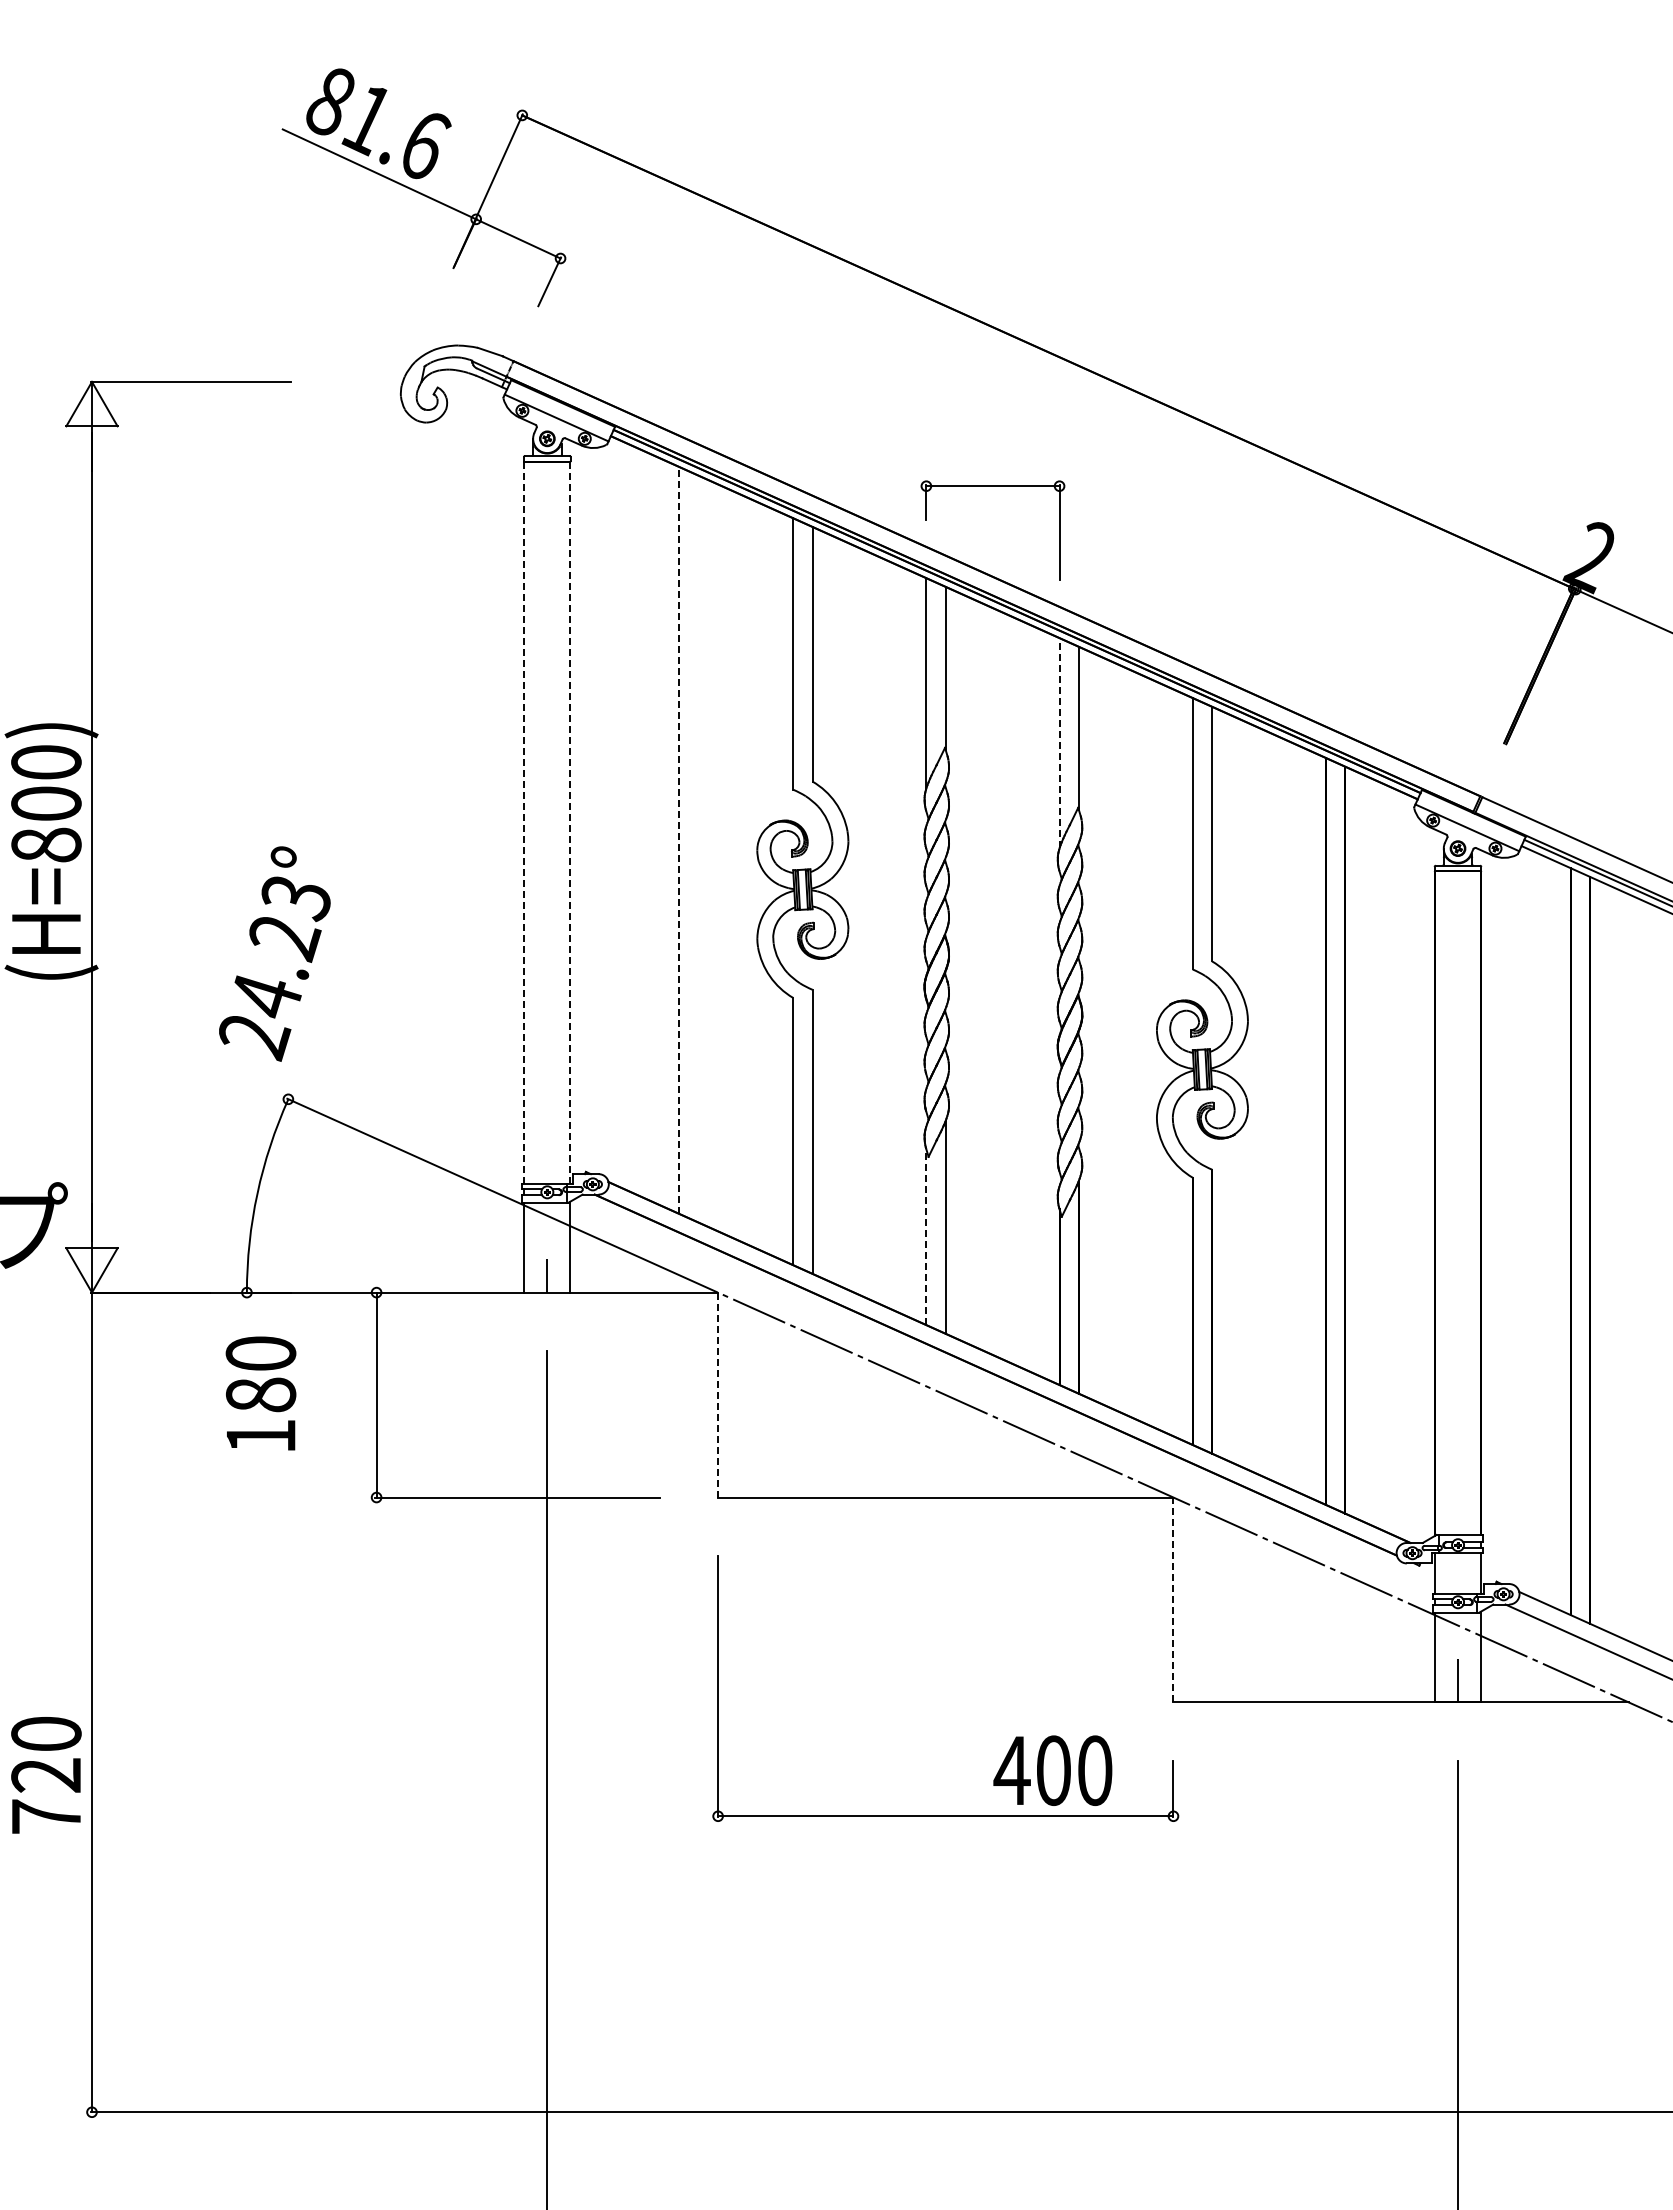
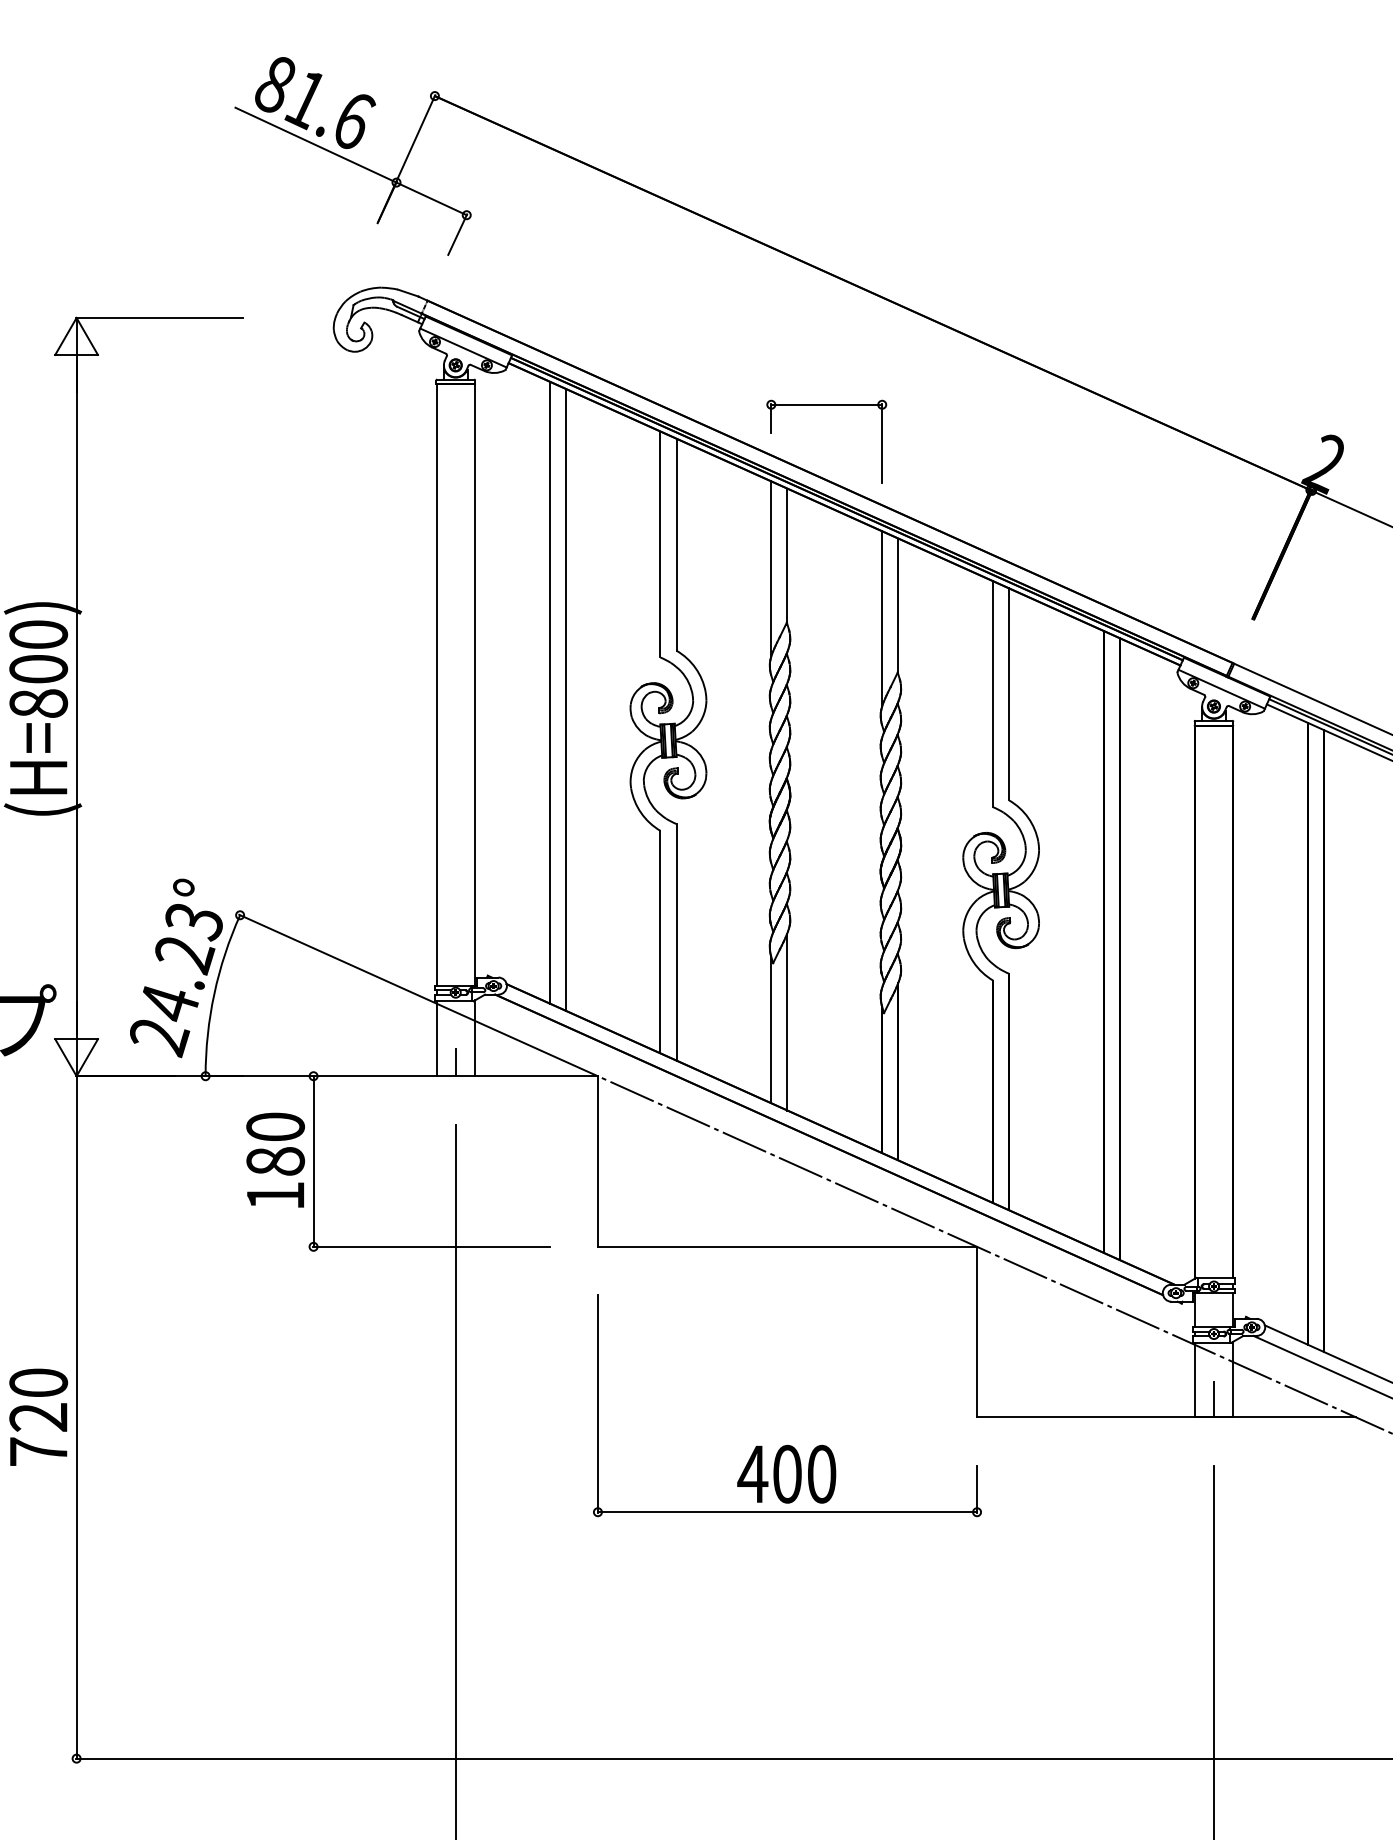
line: (1059, 742) -> (882, 618), dashed -> solid
line: (524, 822) -> (436, 684), dashed -> solid
line: (570, 823) -> (475, 685), dashed -> solid
line: (660, 831) -> (549, 692), added
line: (679, 840) -> (565, 699), dashed -> solid
text: (274, 953) -> (176, 967), moved
line: (926, 1237) -> (771, 1030), dashed -> solid
text: (260, 1393) -> (275, 1160), moved
line: (718, 1394) -> (598, 1161), dashed -> solid
line: (1173, 1599) -> (977, 1331), dashed -> solid
text: (1052, 1770) -> (786, 1474), moved
text: (46, 1775) -> (38, 1417), moved

